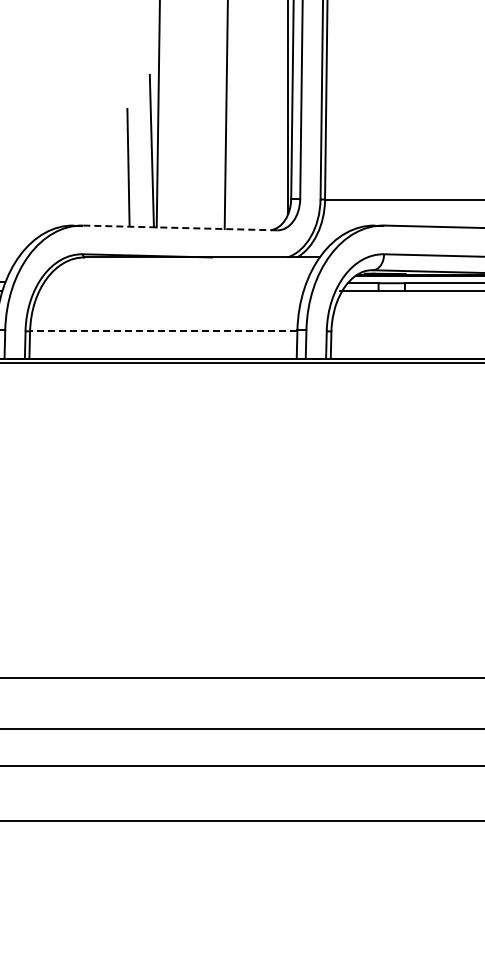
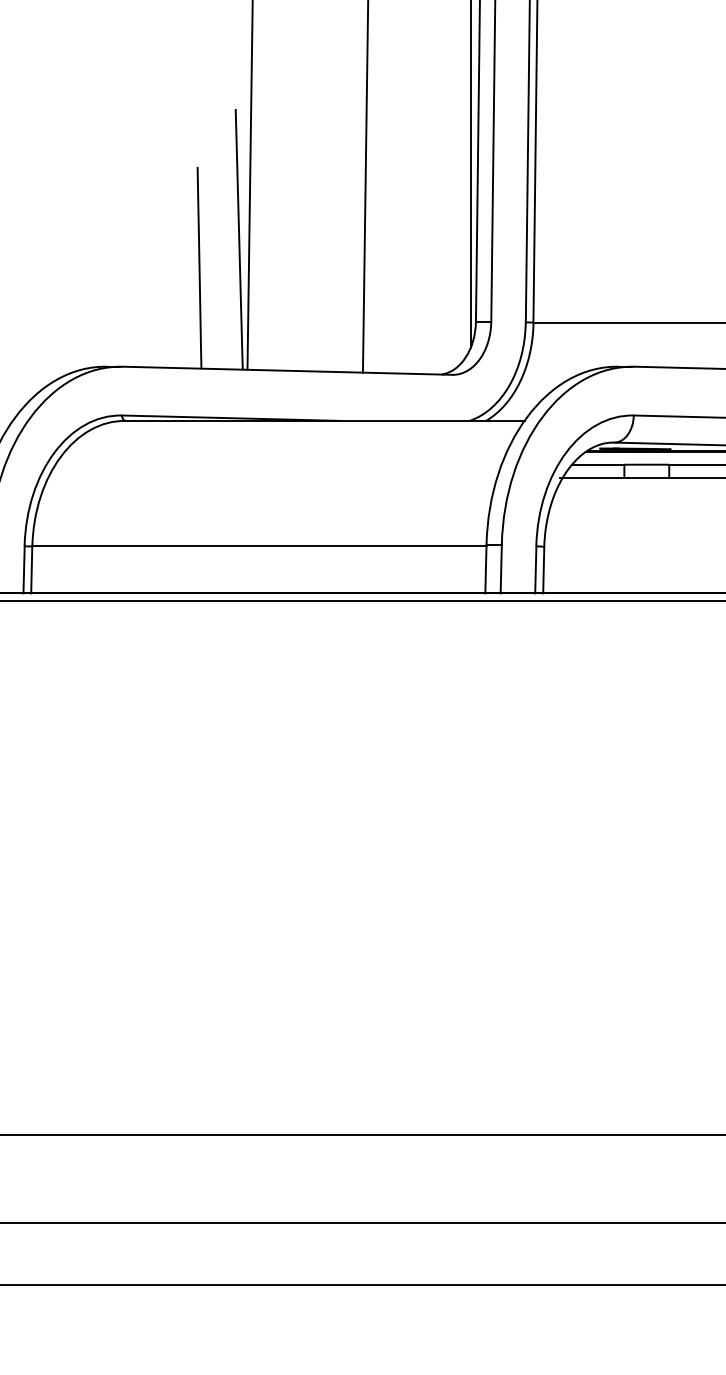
line: (179, 227) -> (286, 369), dashed -> solid
line: (163, 331) -> (258, 546), dashed -> solid

